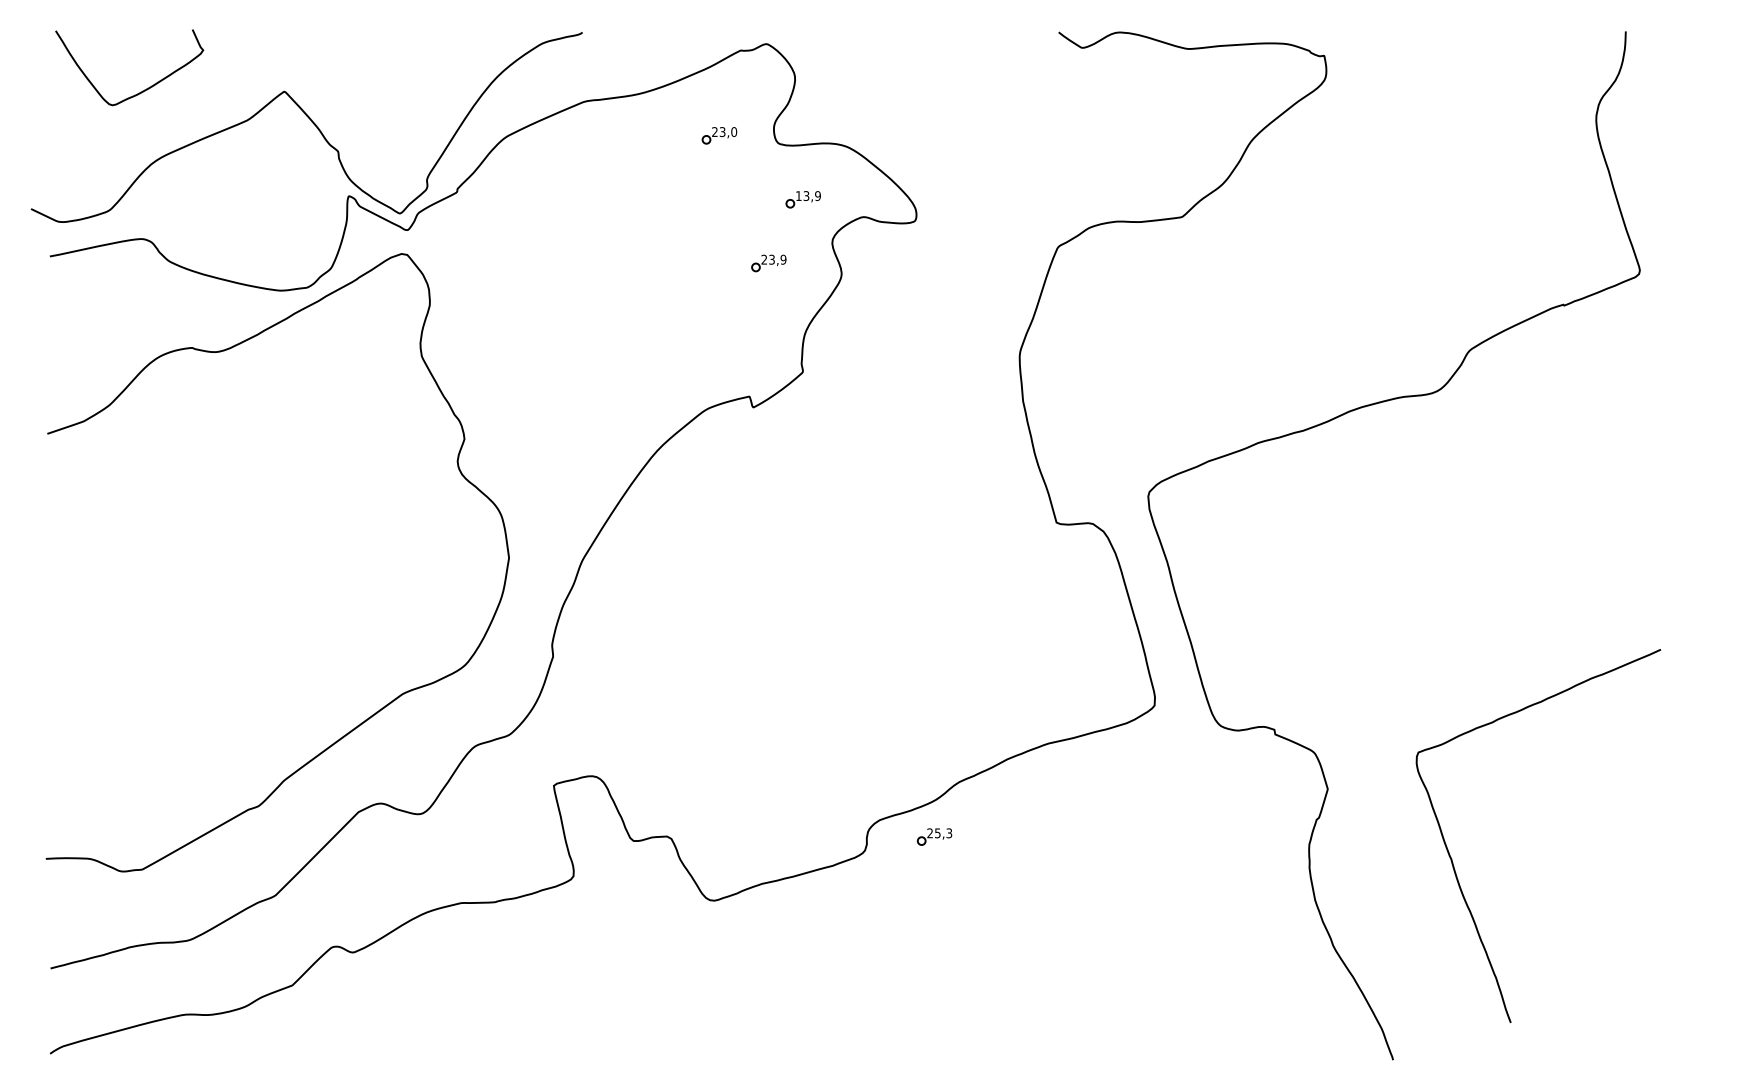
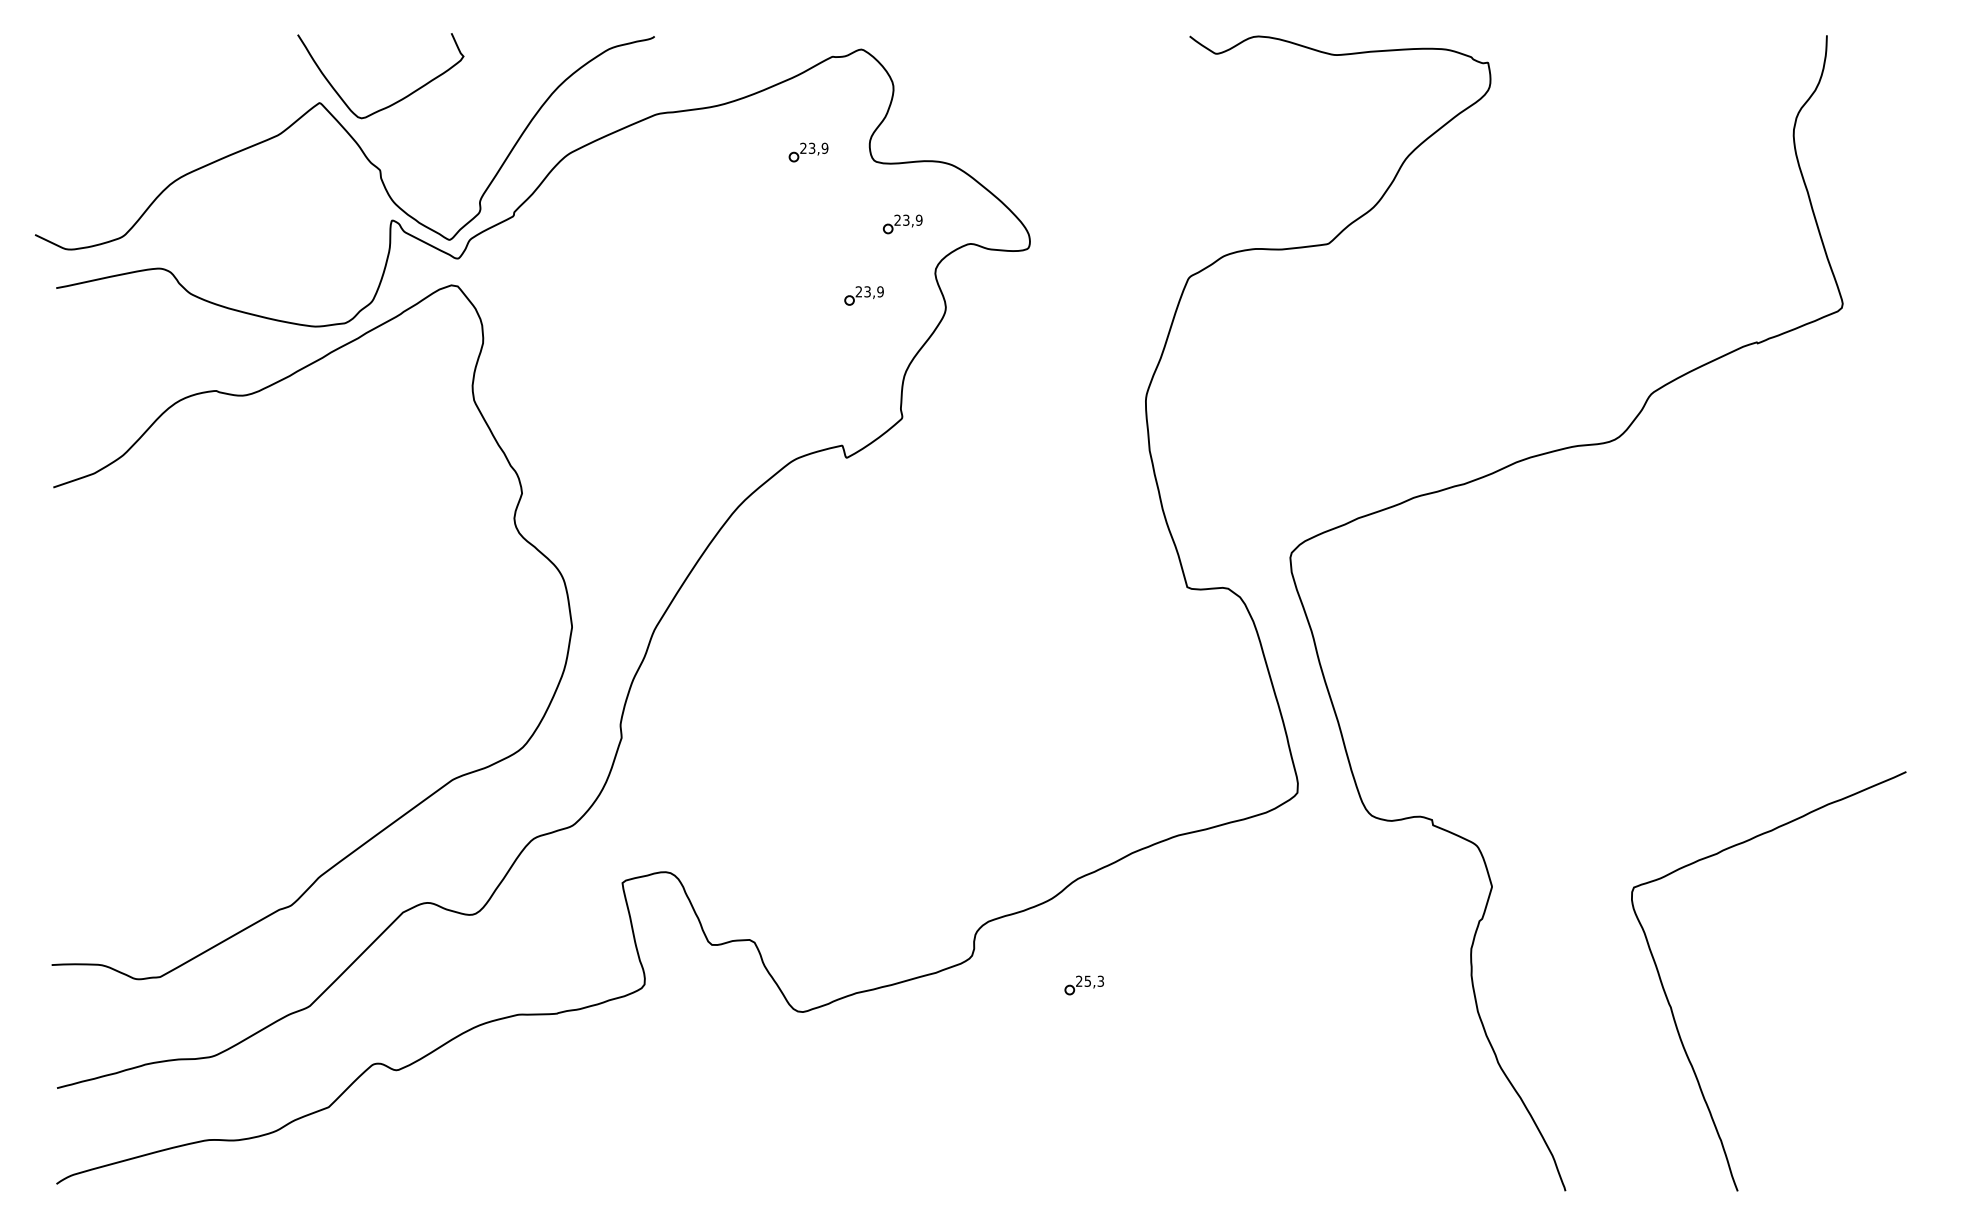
curve: (141, 91) -> (394, 102), moved
text: (733, 132) -> (824, 148), 23,0 -> 23,9
text: (798, 195) -> (897, 219), 13,9 -> 23,9
part: (933, 837) -> (1083, 985), moved
curve: (1452, 860) -> (1672, 1008), moved

